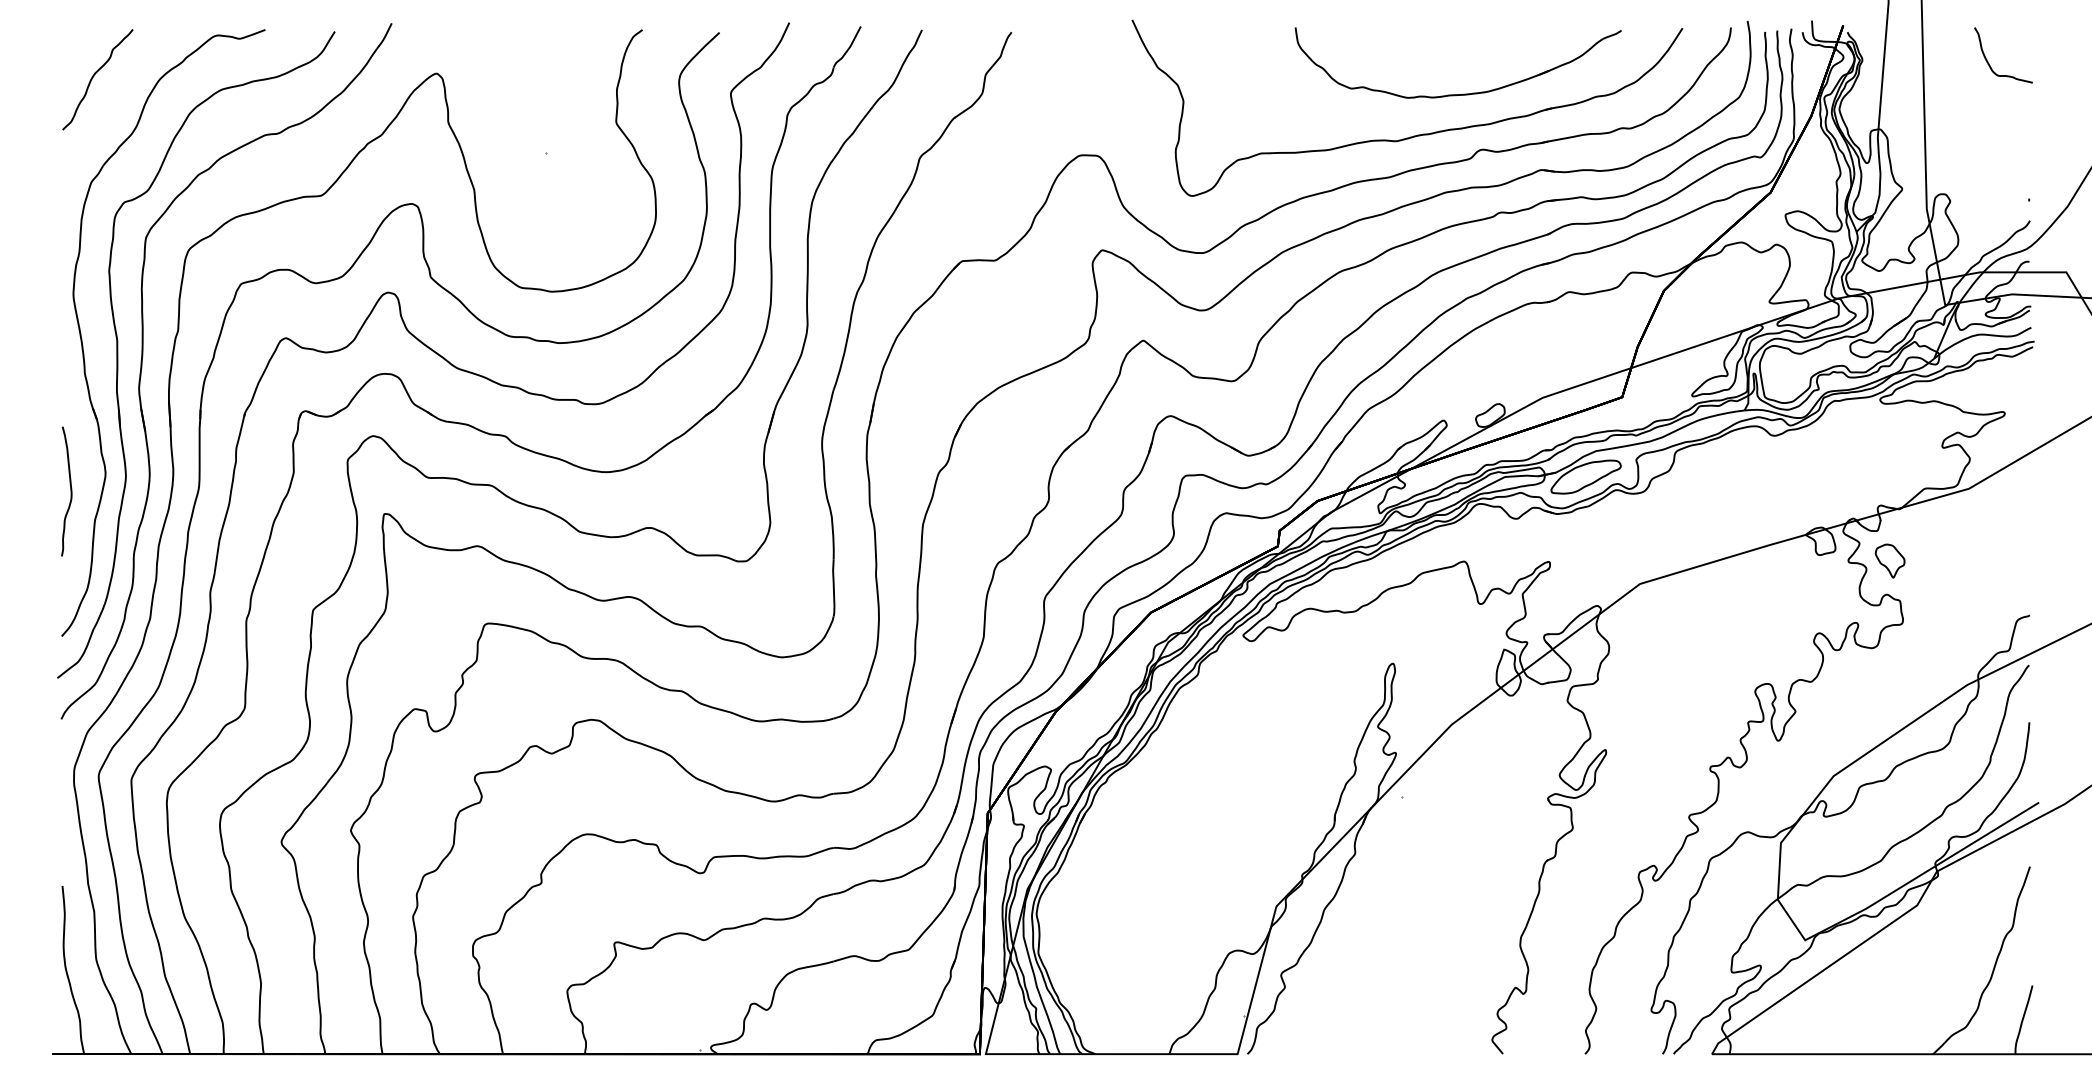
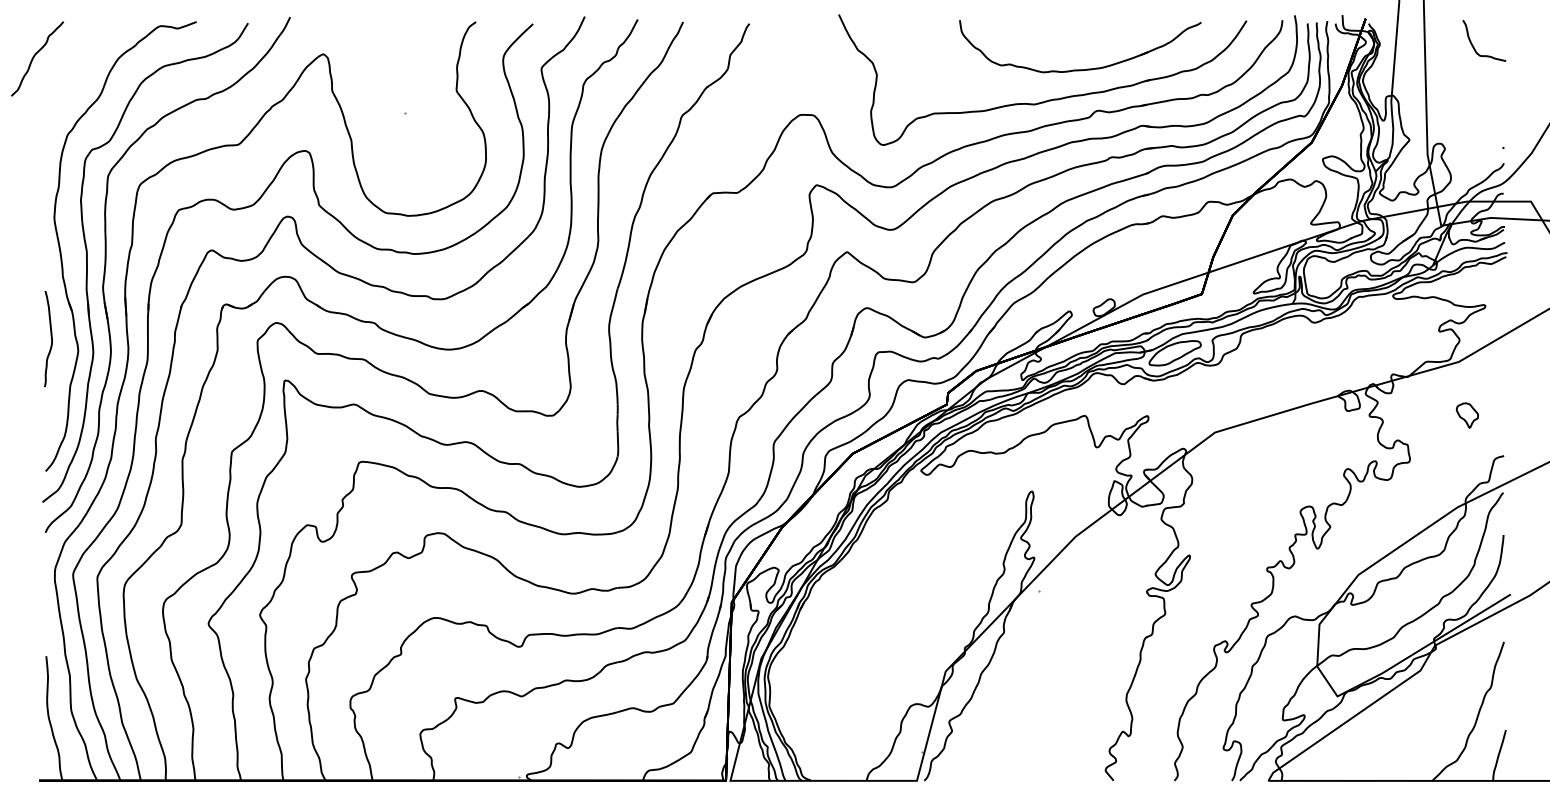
curve: (95, 76) -> (35, 56), moved
curve: (70, 492) -> (51, 339), moved
part: (1888, 561) -> (1466, 415), moved

